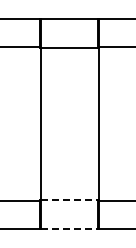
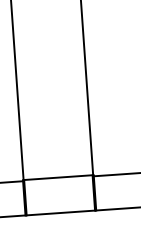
line: (69, 199) -> (58, 177), dashed -> solid
line: (70, 229) -> (61, 213), dashed -> solid

